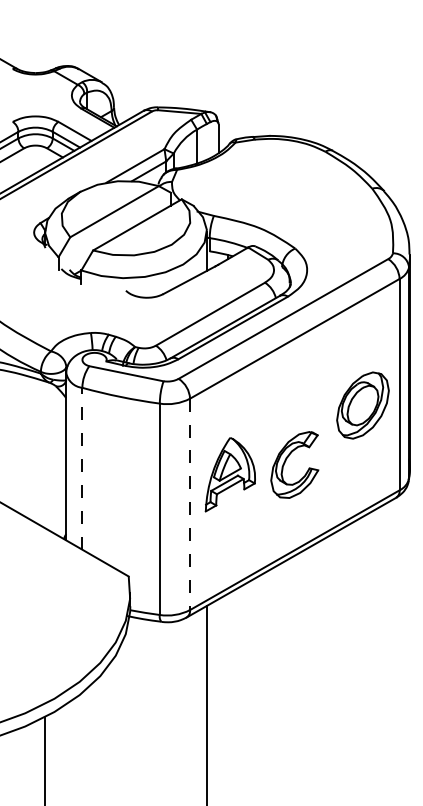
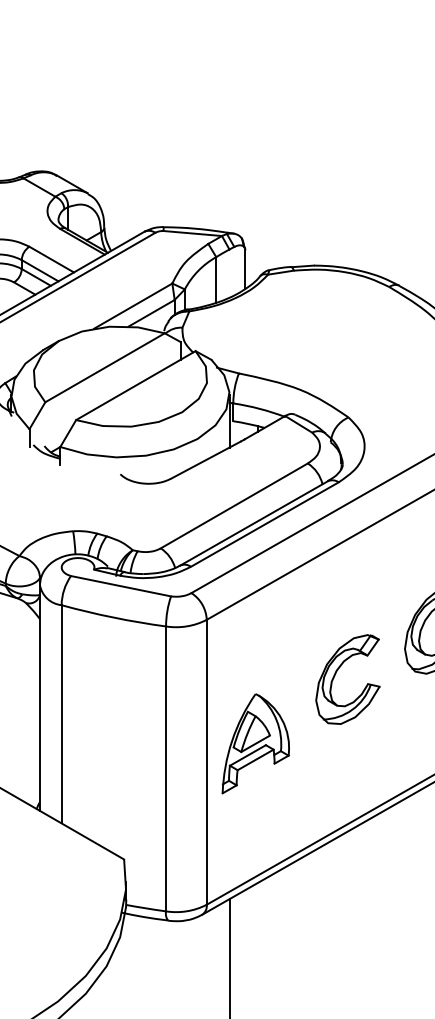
part: (286, 461) -> (336, 674), moved
line: (82, 468) -> (61, 713), dashed -> solid
part: (229, 474) -> (254, 743), moved
line: (190, 504) -> (207, 762), dashed -> solid

